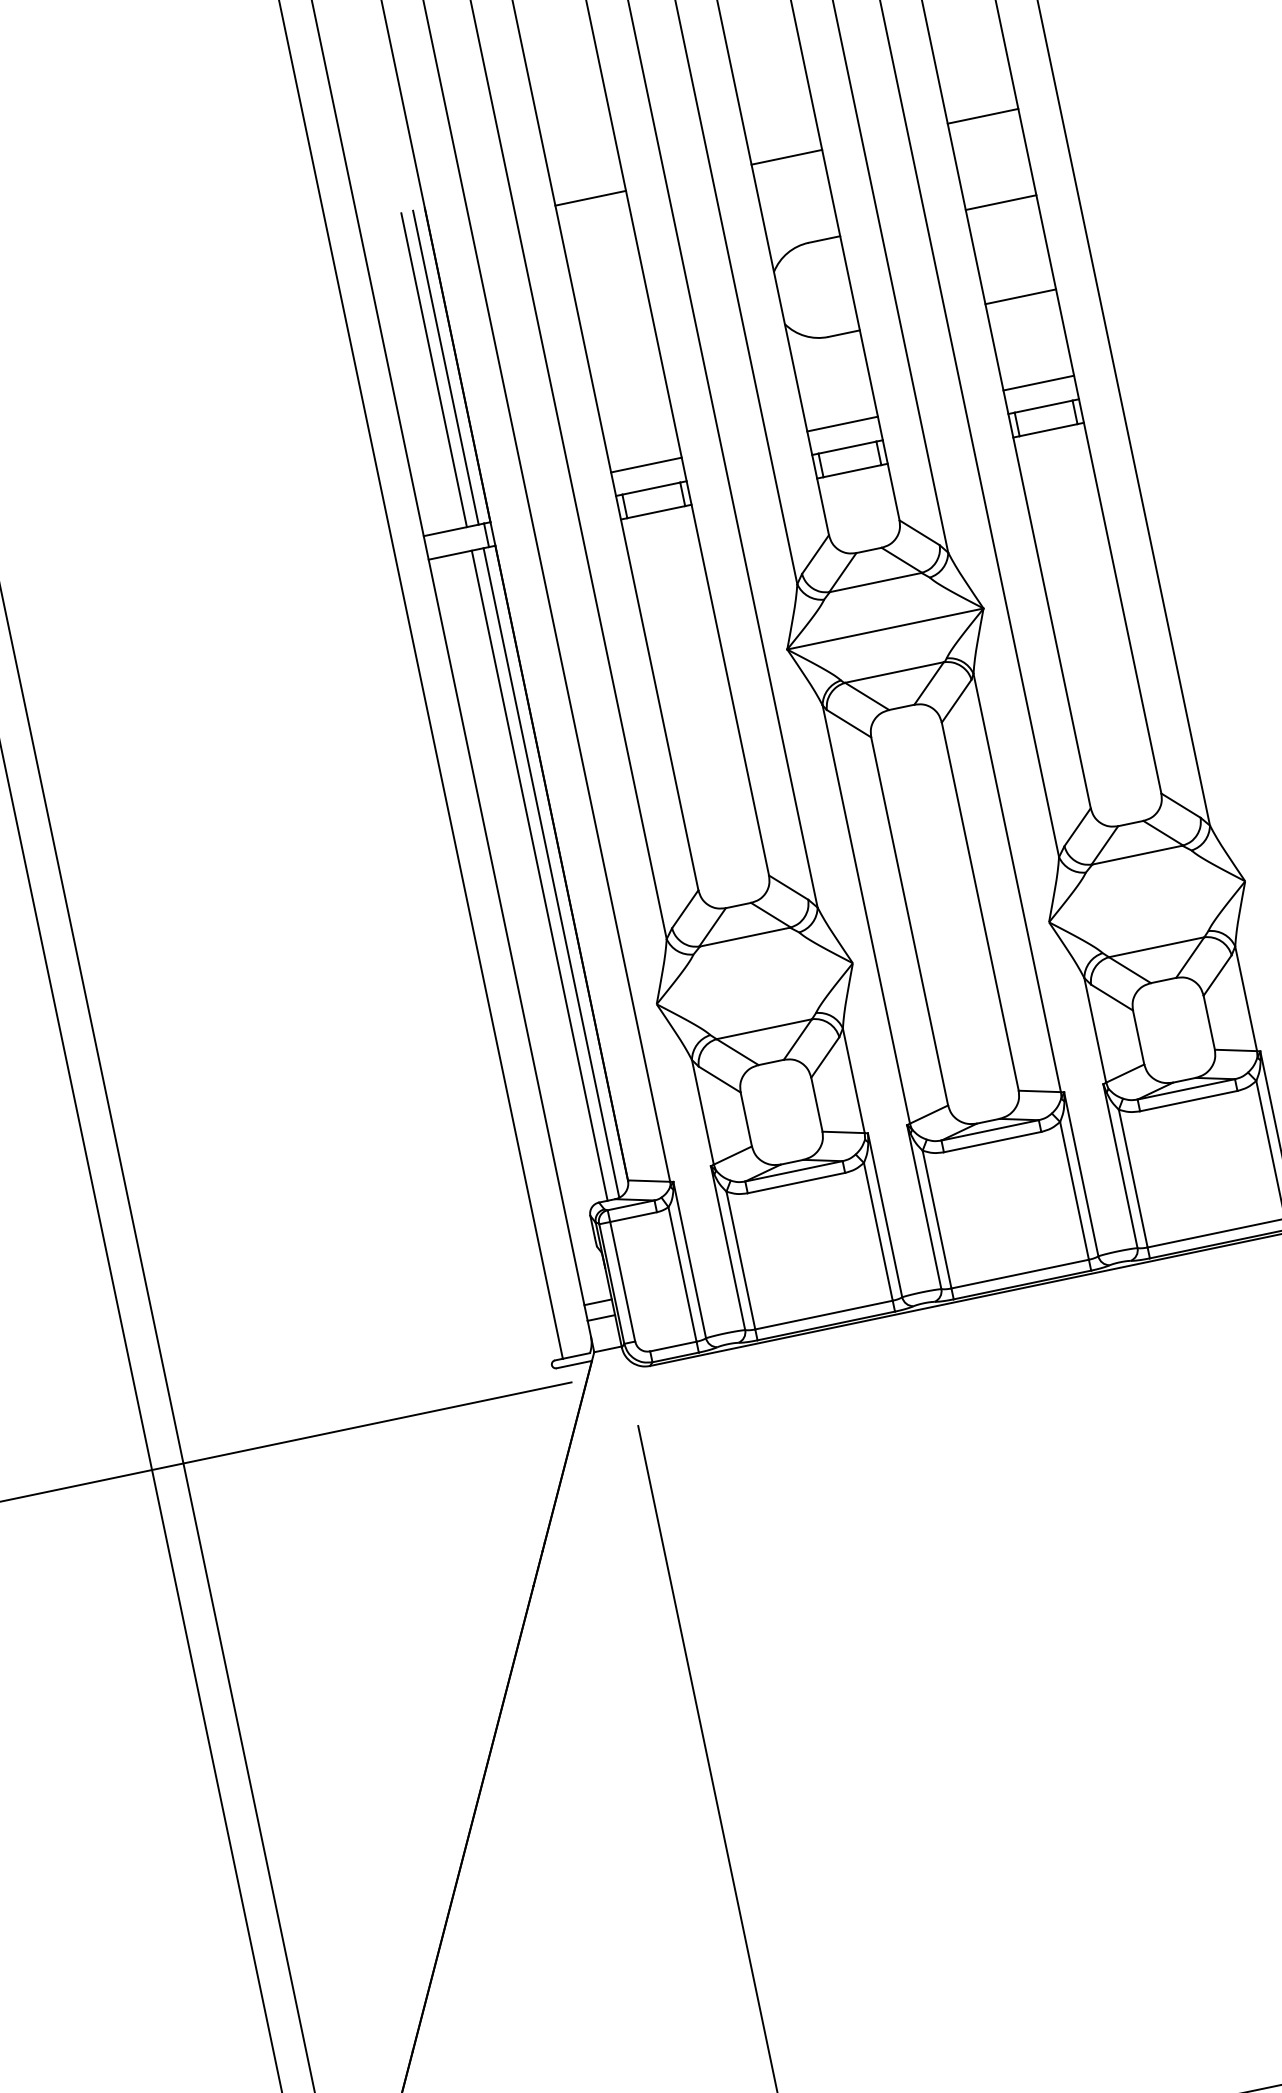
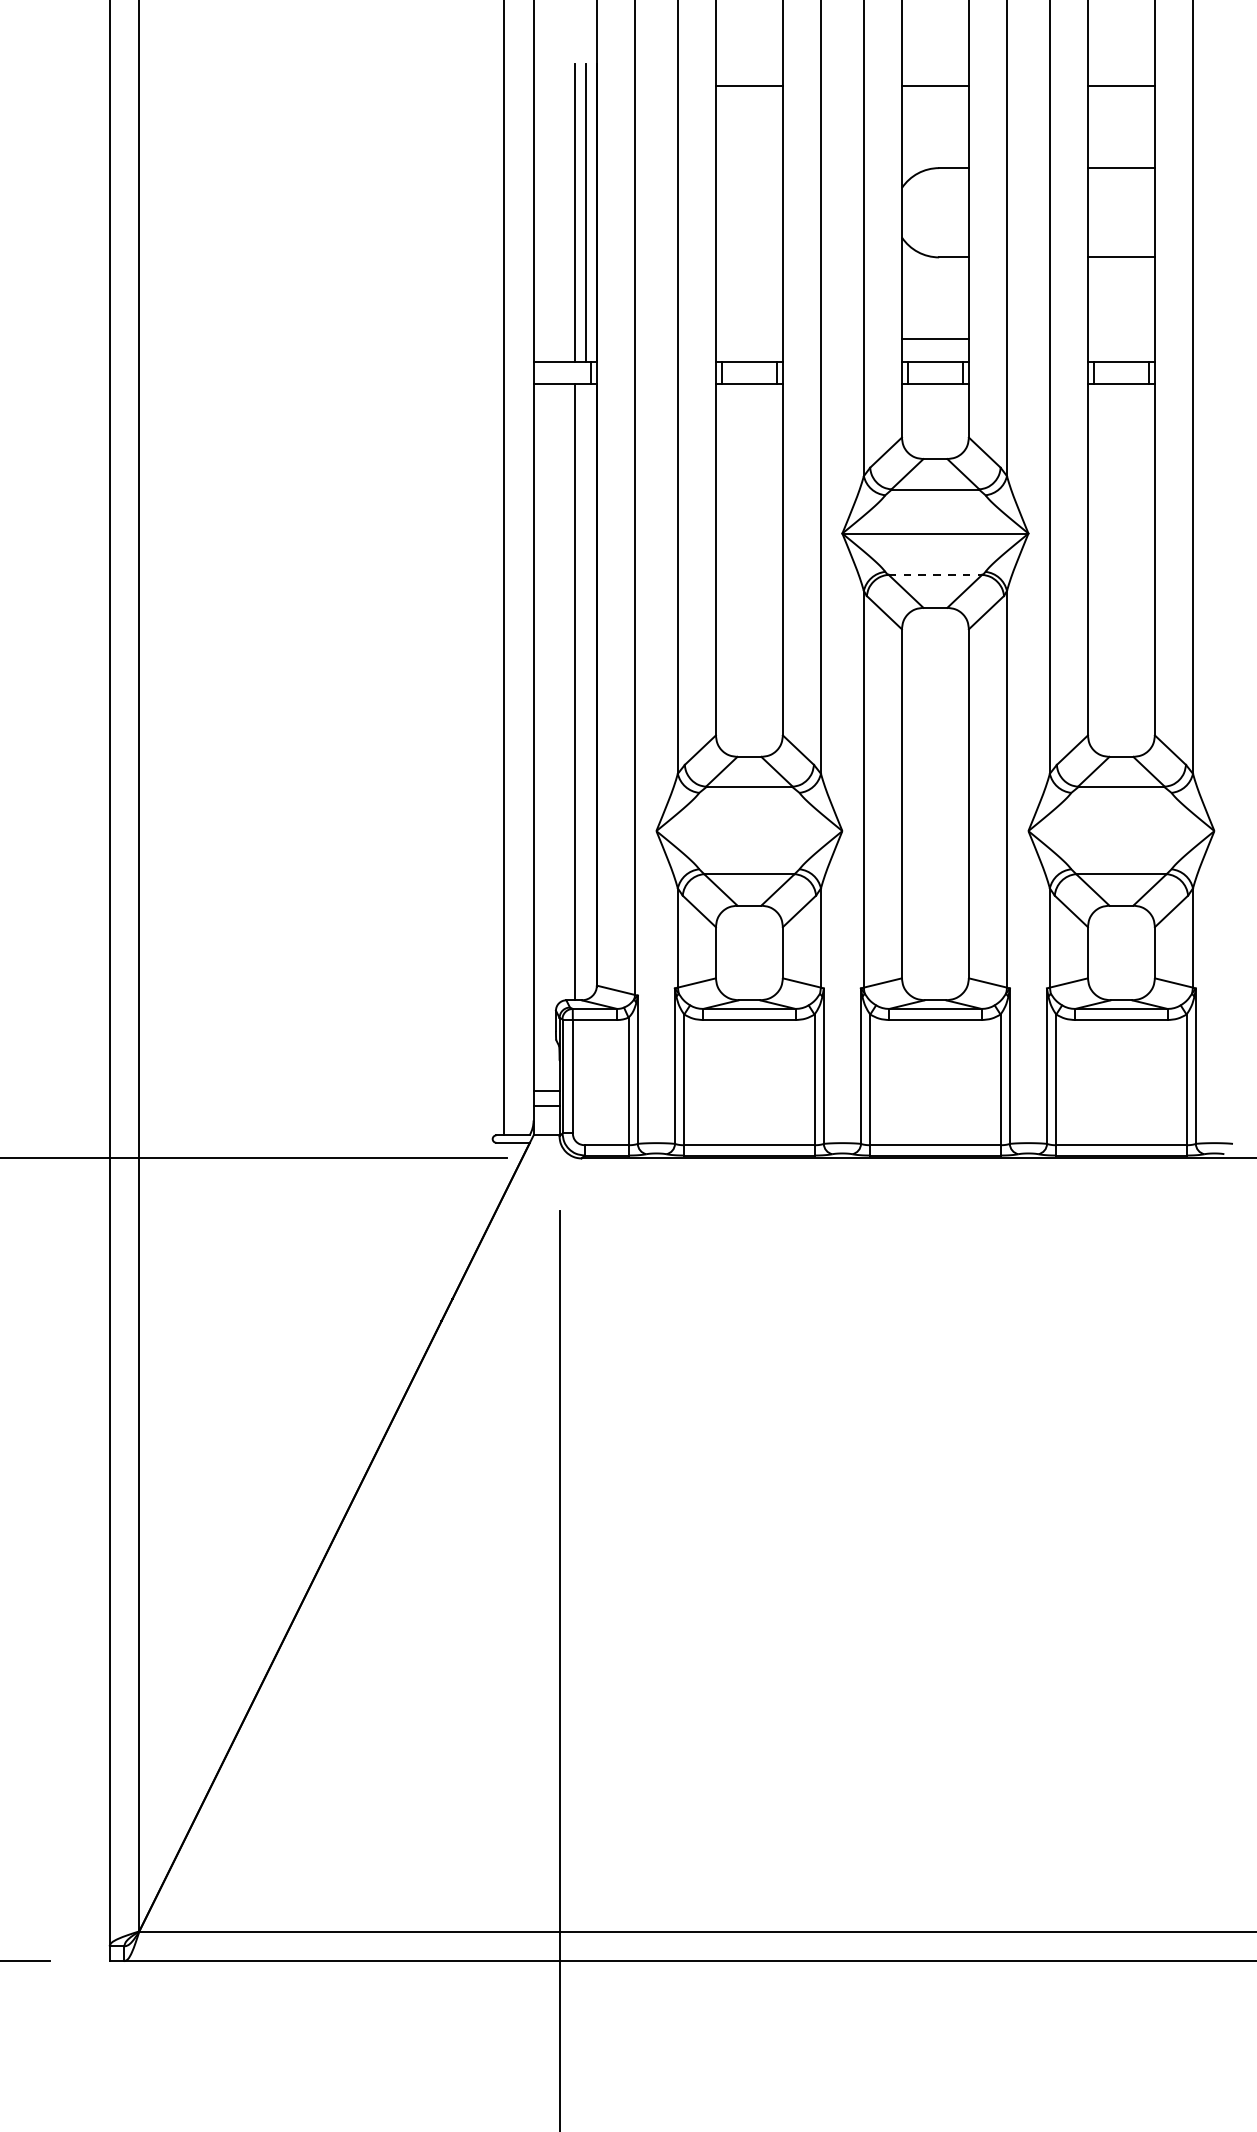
line: (1037, 383) -> (1120, 339), removed
line: (645, 465) -> (748, 339), removed
line: (894, 672) -> (935, 574), solid -> dashed
line: (551, 872) -> (585, 691), removed

